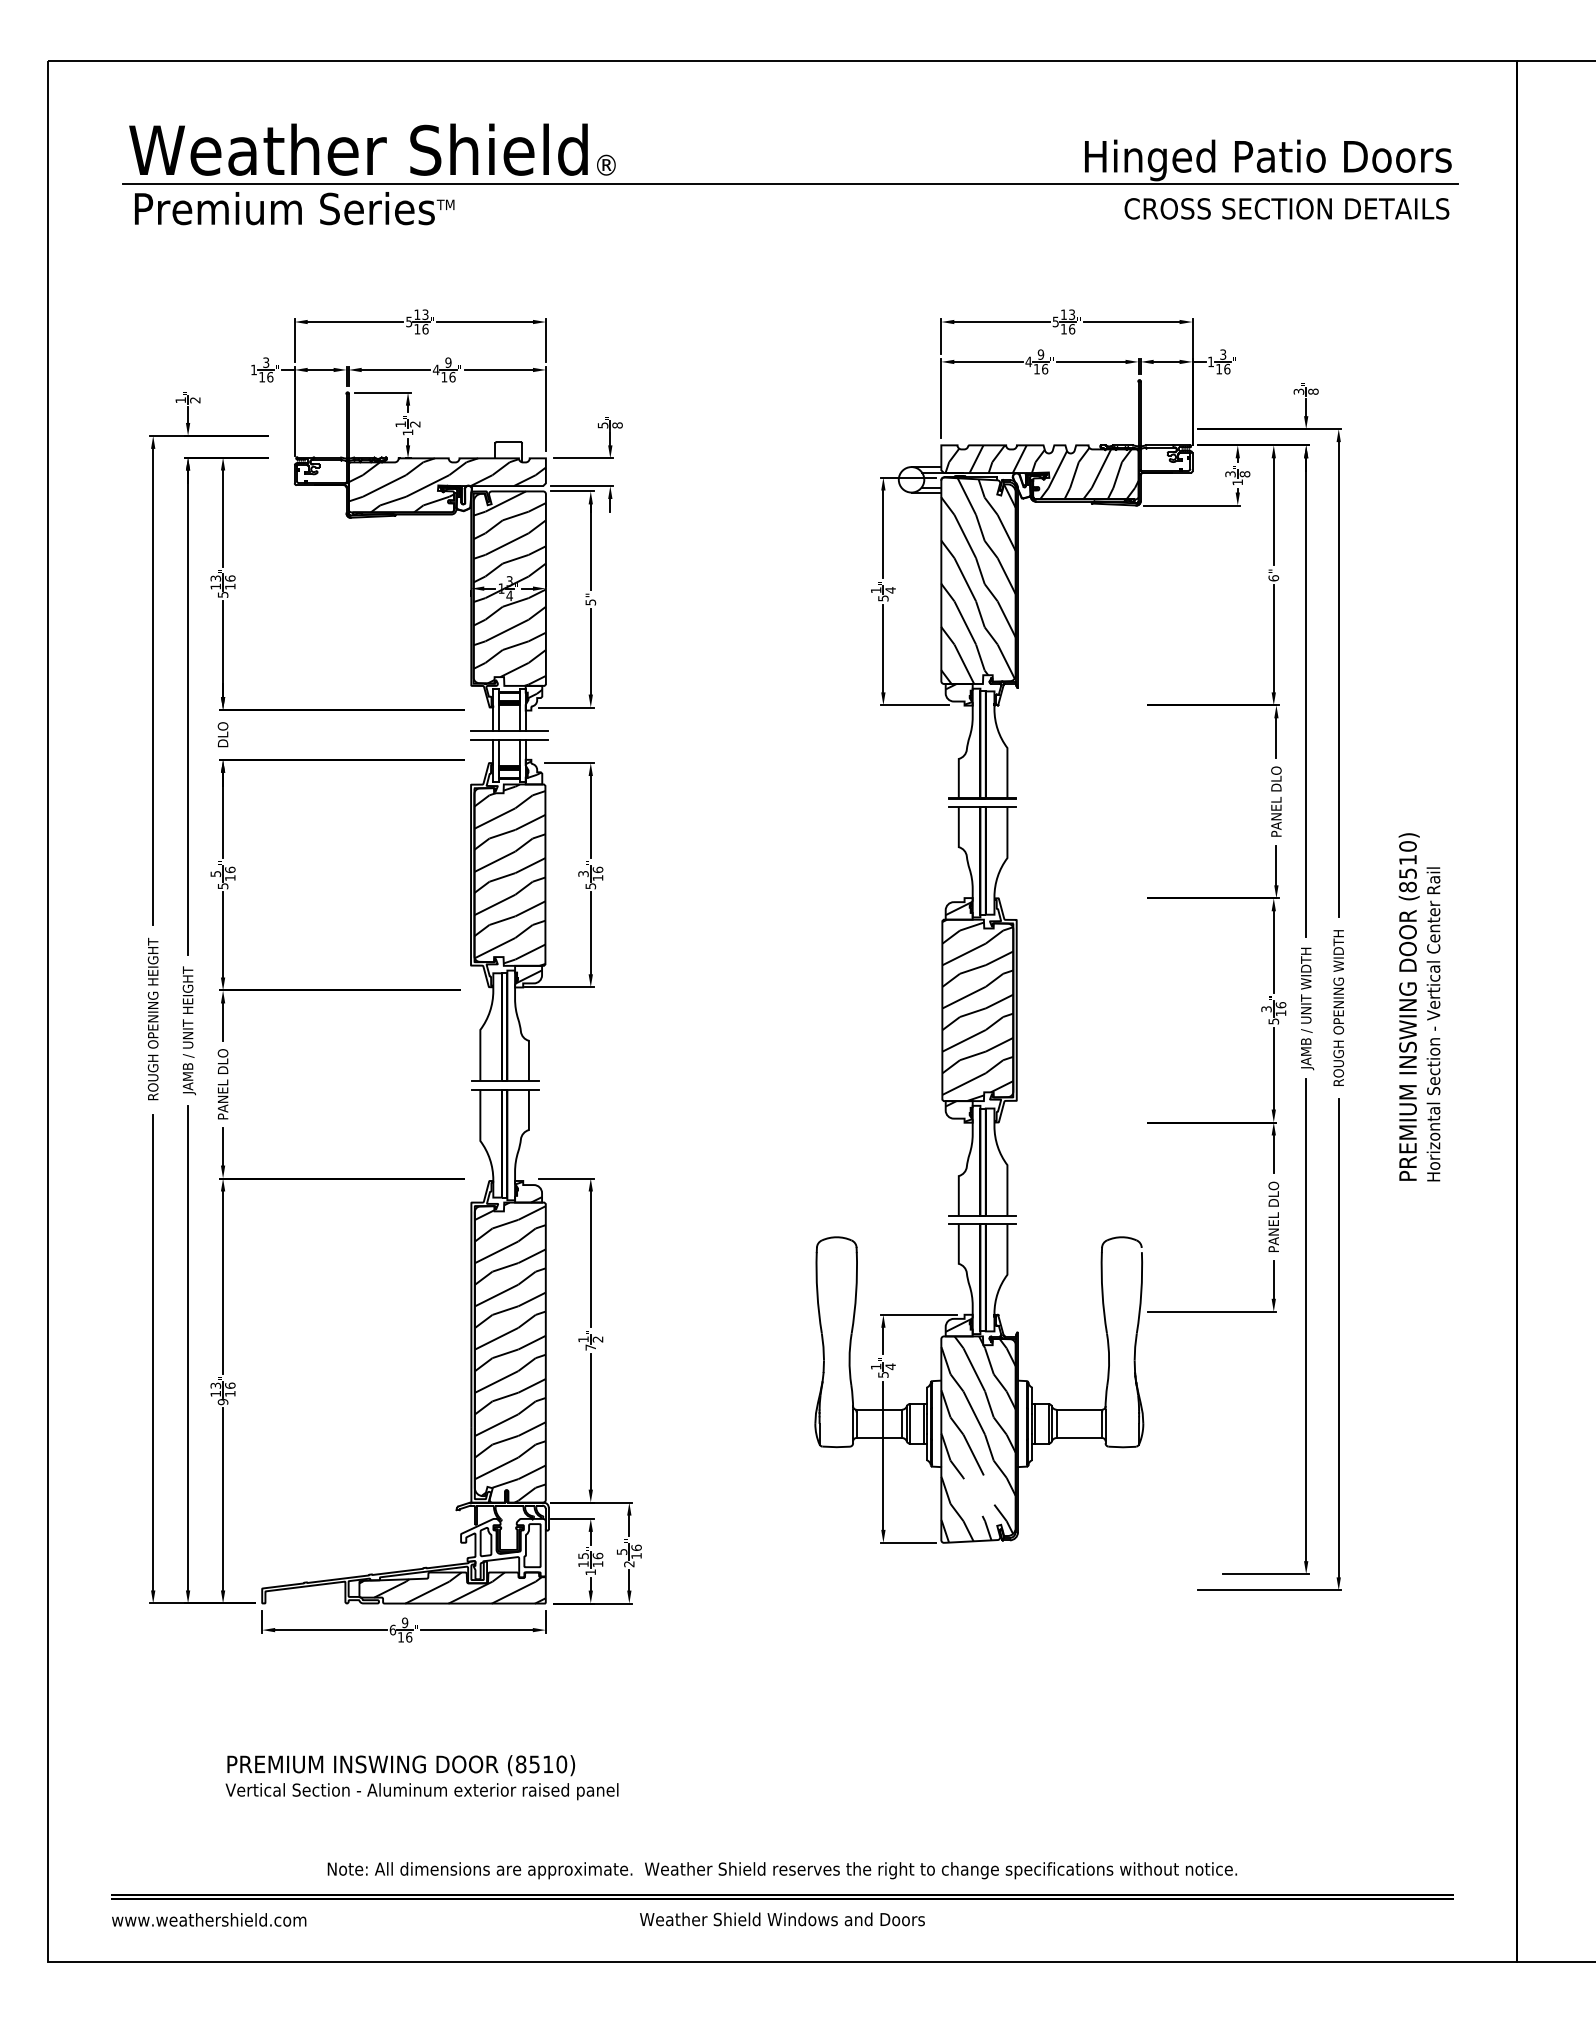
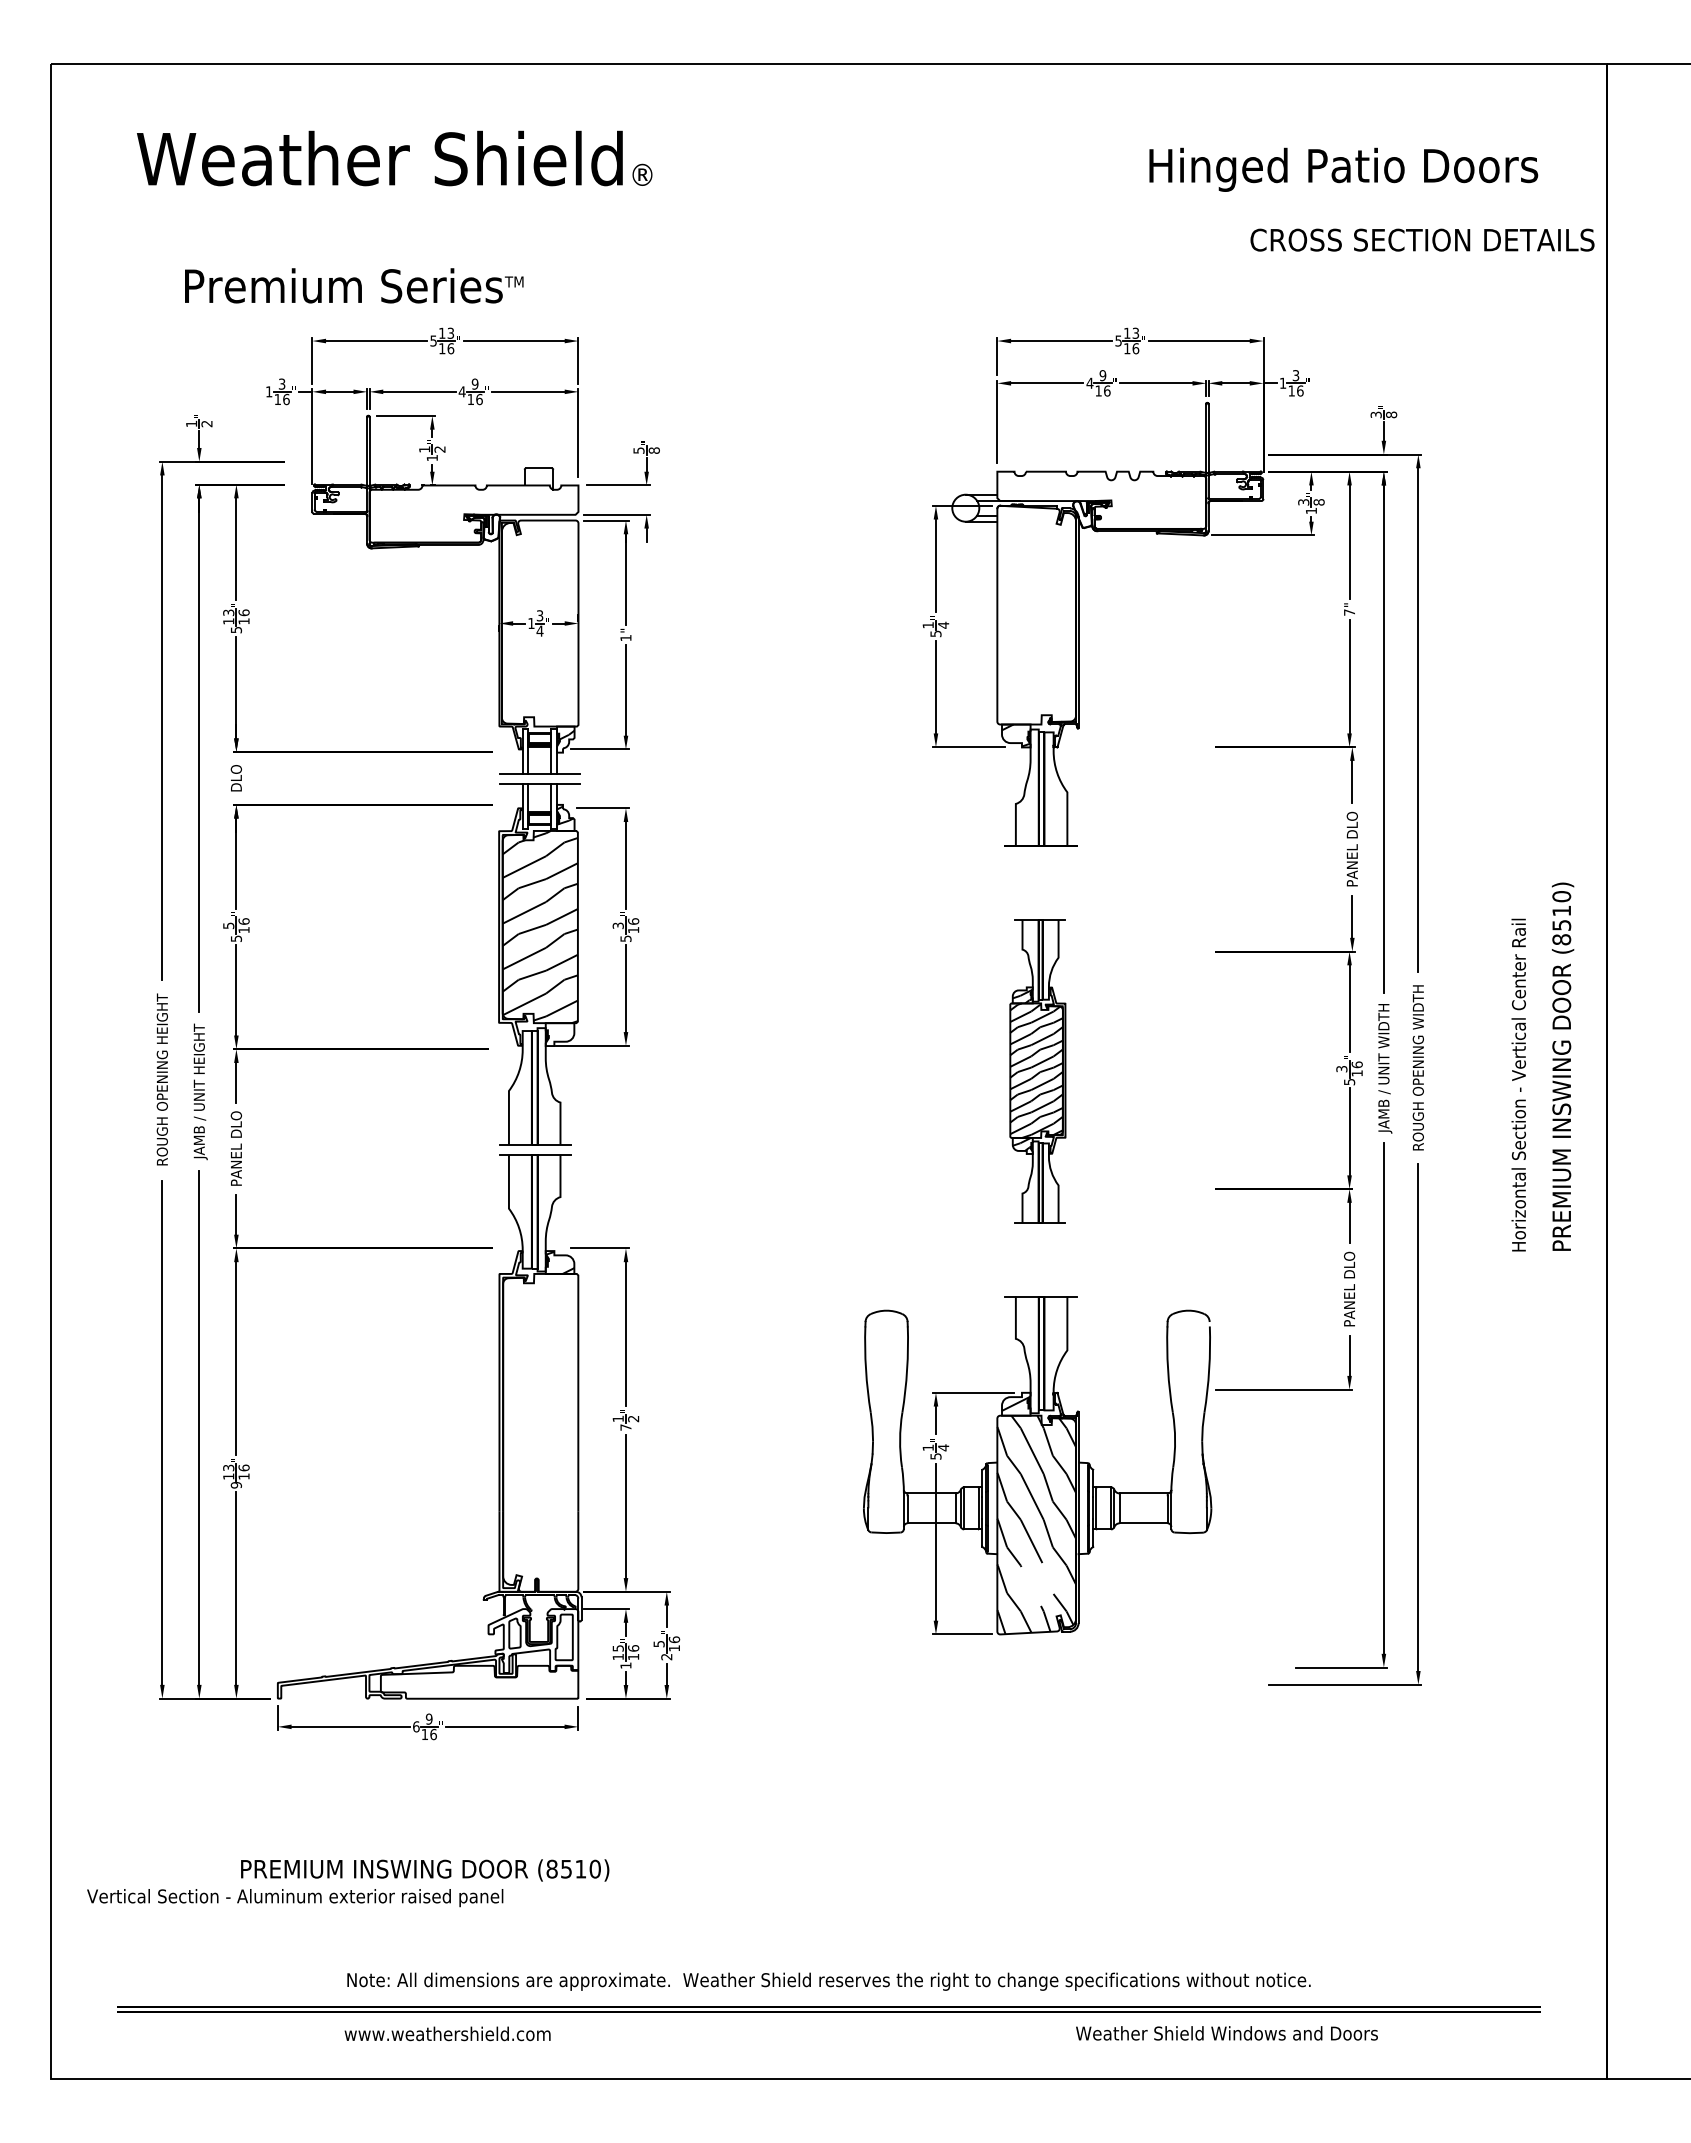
line: (789, 183) -> (836, 194), removed
text: (294, 208) -> (354, 285), moved
text: (1286, 208) -> (1422, 239), moved
hatch: (1041, 471) -> (1103, 499), removed
hatch: (446, 484) -> (473, 513), removed
text: (1273, 578) -> (1349, 612), 6" -> 7"
hatch: (978, 581) -> (1036, 615), removed
hatch: (509, 588) -> (539, 623), removed
text: (590, 602) -> (625, 638), 5" -> 1"
hatch: (528, 976) -> (560, 1034), removed
text: (1408, 1006) -> (1562, 1066), moved
part: (979, 1011) -> (1037, 1071), size x0.7
hatch: (510, 1352) -> (540, 1432), removed
hatch: (452, 1587) -> (479, 1681), removed
text: (422, 1792) -> (295, 1898), moved
text: (209, 1919) -> (447, 2033), moved
text: (781, 1919) -> (1226, 2033), moved

